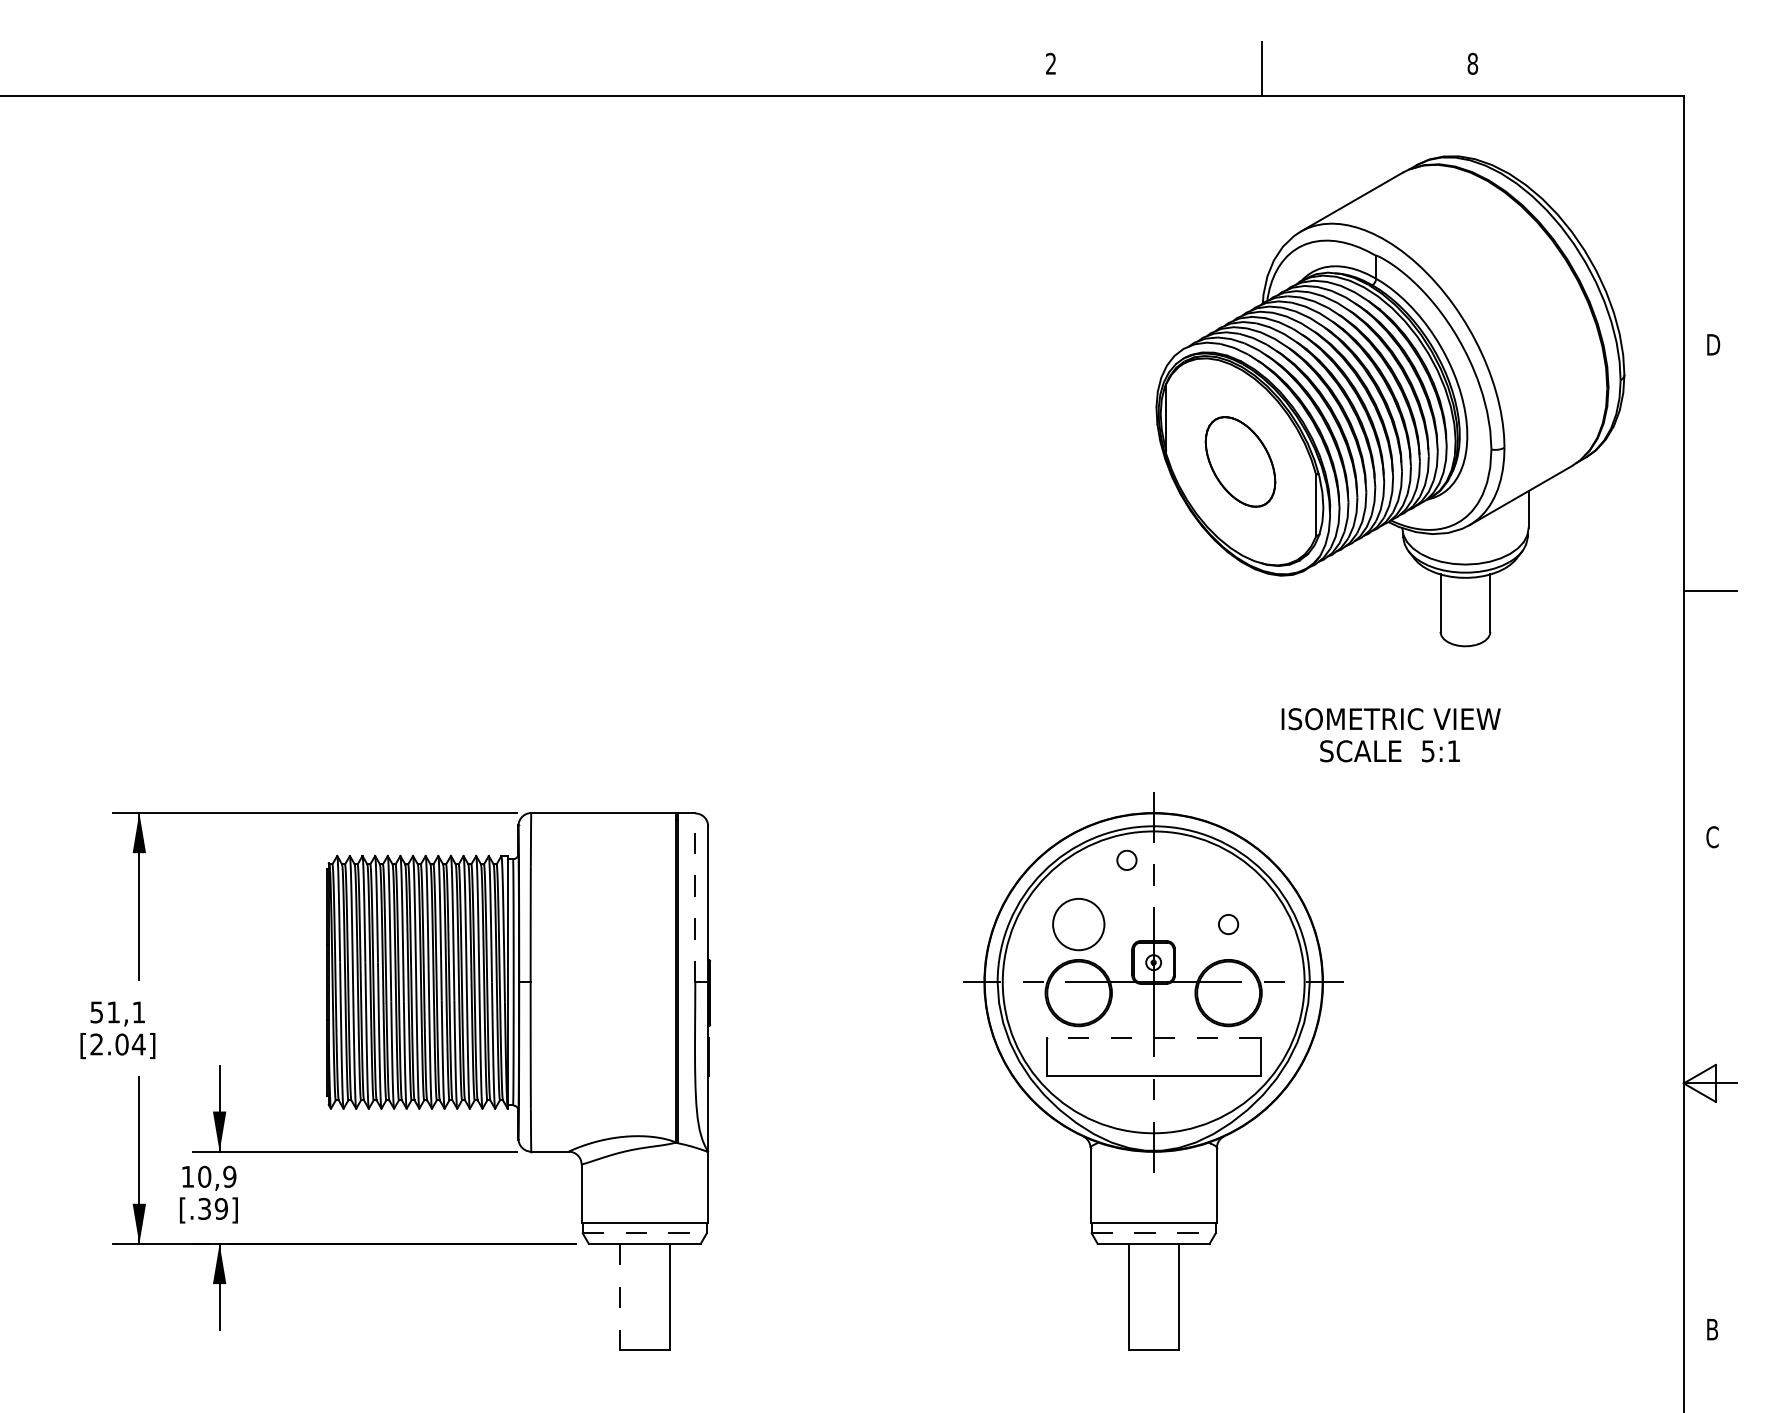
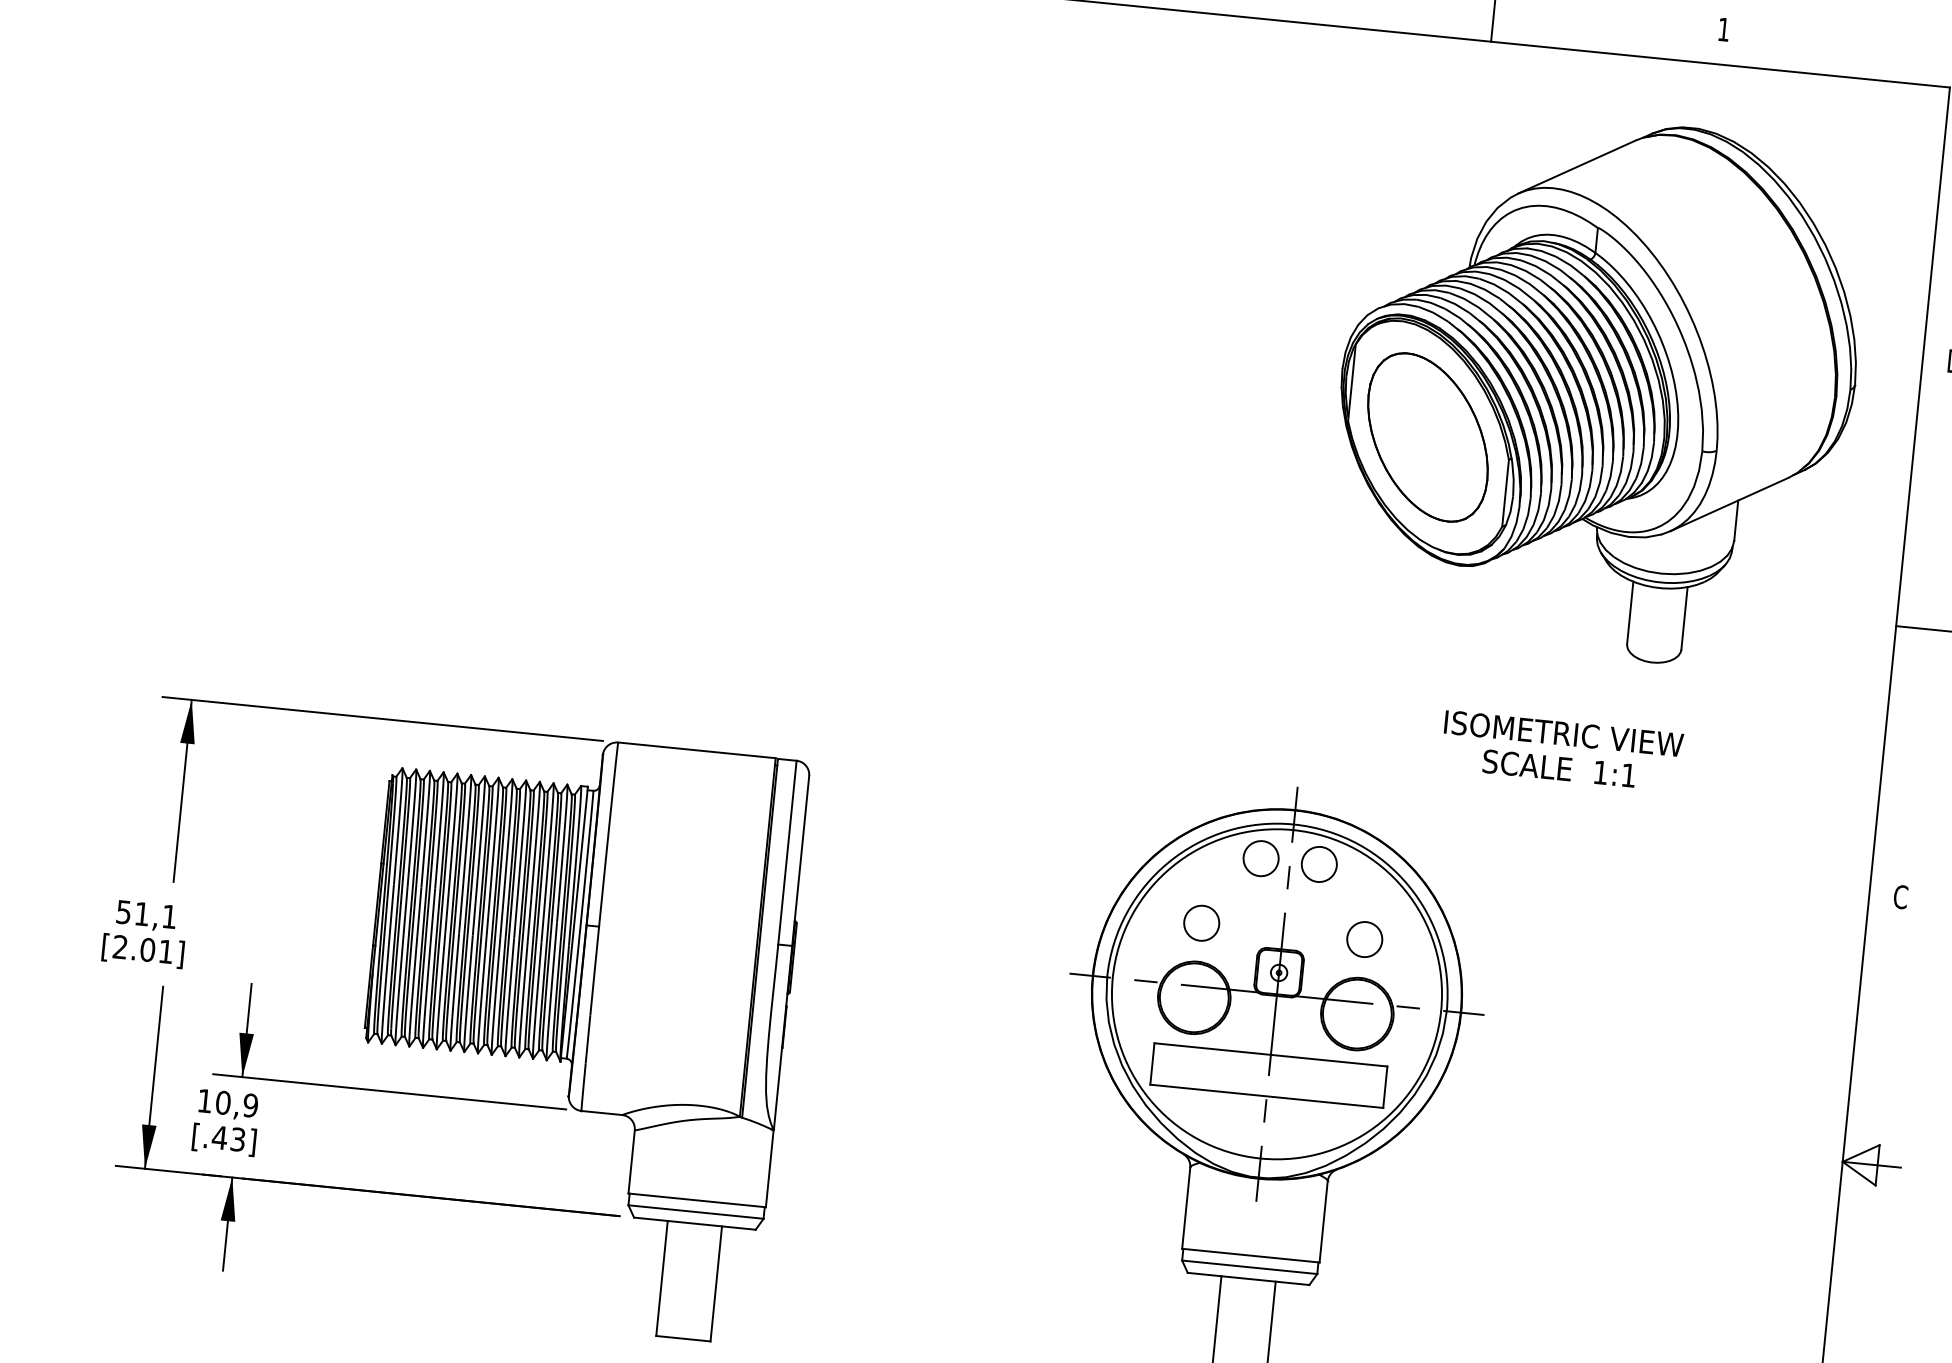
text: (1472, 63) -> (1723, 29), 8 -> 1
part: (1240, 461) -> (1427, 437), size x1.67
text: (1428, 751) -> (1601, 772), 5:1 -> 1:1
circle: (1126, 860) -> (1260, 858), size x1.67
circle: (1180, 860) -> (1319, 864), added
line: (695, 897) -> (787, 852), dashed -> solid
circle: (1078, 924) -> (1201, 923), size x0.62
circle: (1228, 924) -> (1364, 939), size x1.67
line: (1153, 1038) -> (1270, 1055), dashed -> solid
text: (138, 1044) -> (165, 951), [2.04] -> [2.01]
text: (212, 1208) -> (228, 1138), [.39] -> [.43]
line: (645, 1233) -> (696, 1212), dashed -> solid
line: (1154, 1233) -> (1250, 1267), dashed -> solid
line: (619, 1296) -> (661, 1278), dashed -> solid

